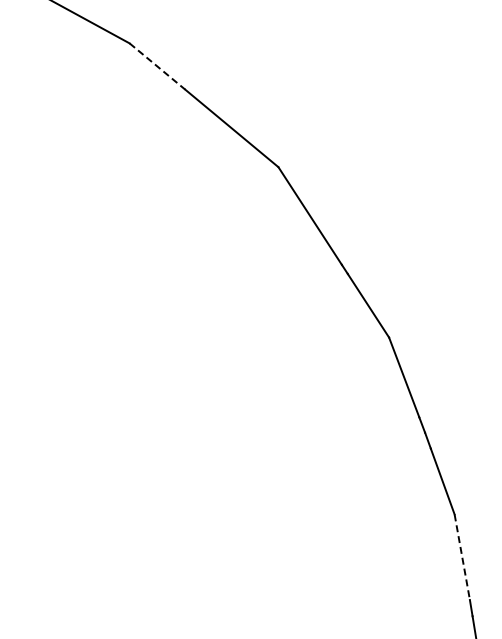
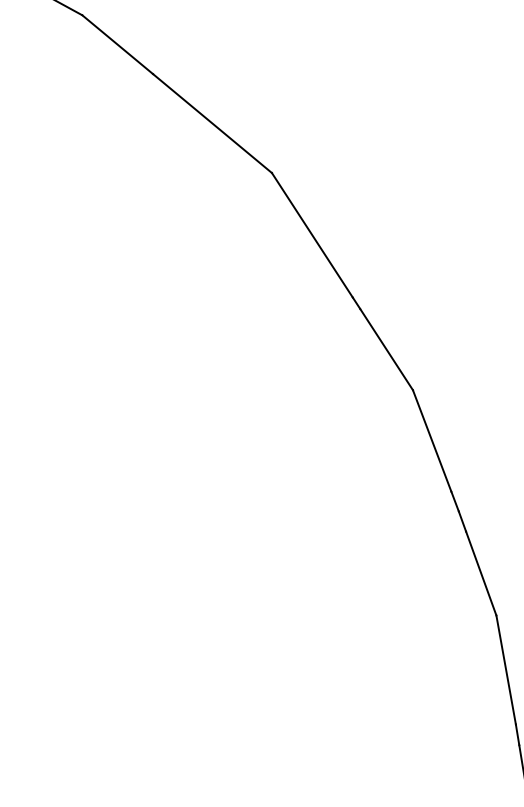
line: (157, 66) -> (117, 44), dashed -> solid
line: (462, 557) -> (506, 670), dashed -> solid

